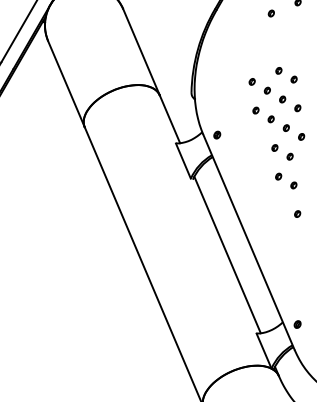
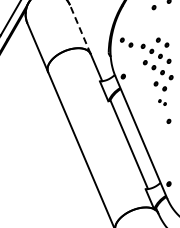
line: (141, 52) -> (80, 29), solid -> dashed
part: (222, 74) -> (126, 42), added
part: (286, 180) -> (162, 102), size x0.6

